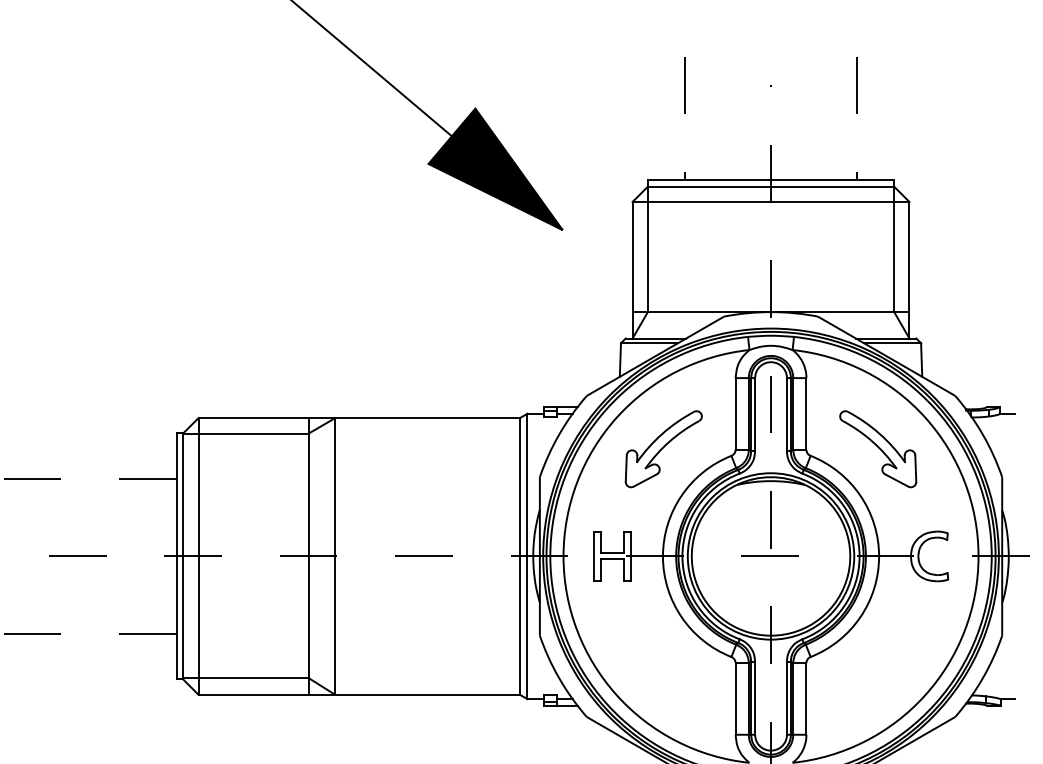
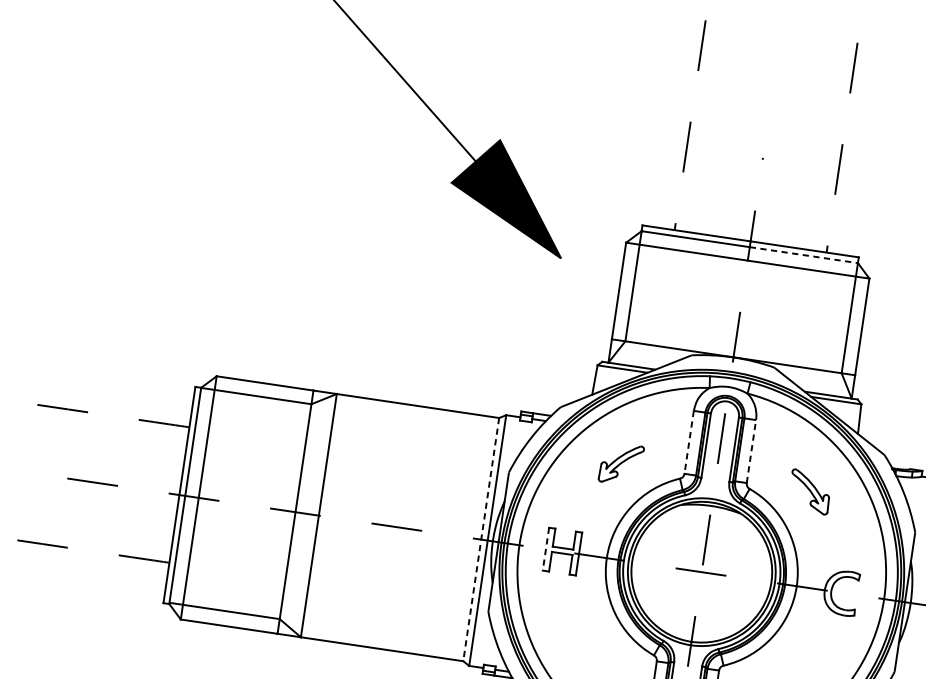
line: (832, 186) -> (803, 255), solid -> dashed
line: (735, 413) -> (689, 441), solid -> dashed
line: (806, 413) -> (751, 451), solid -> dashed
part: (663, 449) -> (621, 464), size x0.6
part: (878, 449) -> (810, 492), size x0.6
line: (520, 556) -> (481, 539), solid -> dashed
line: (593, 556) -> (545, 549), solid -> dashed

